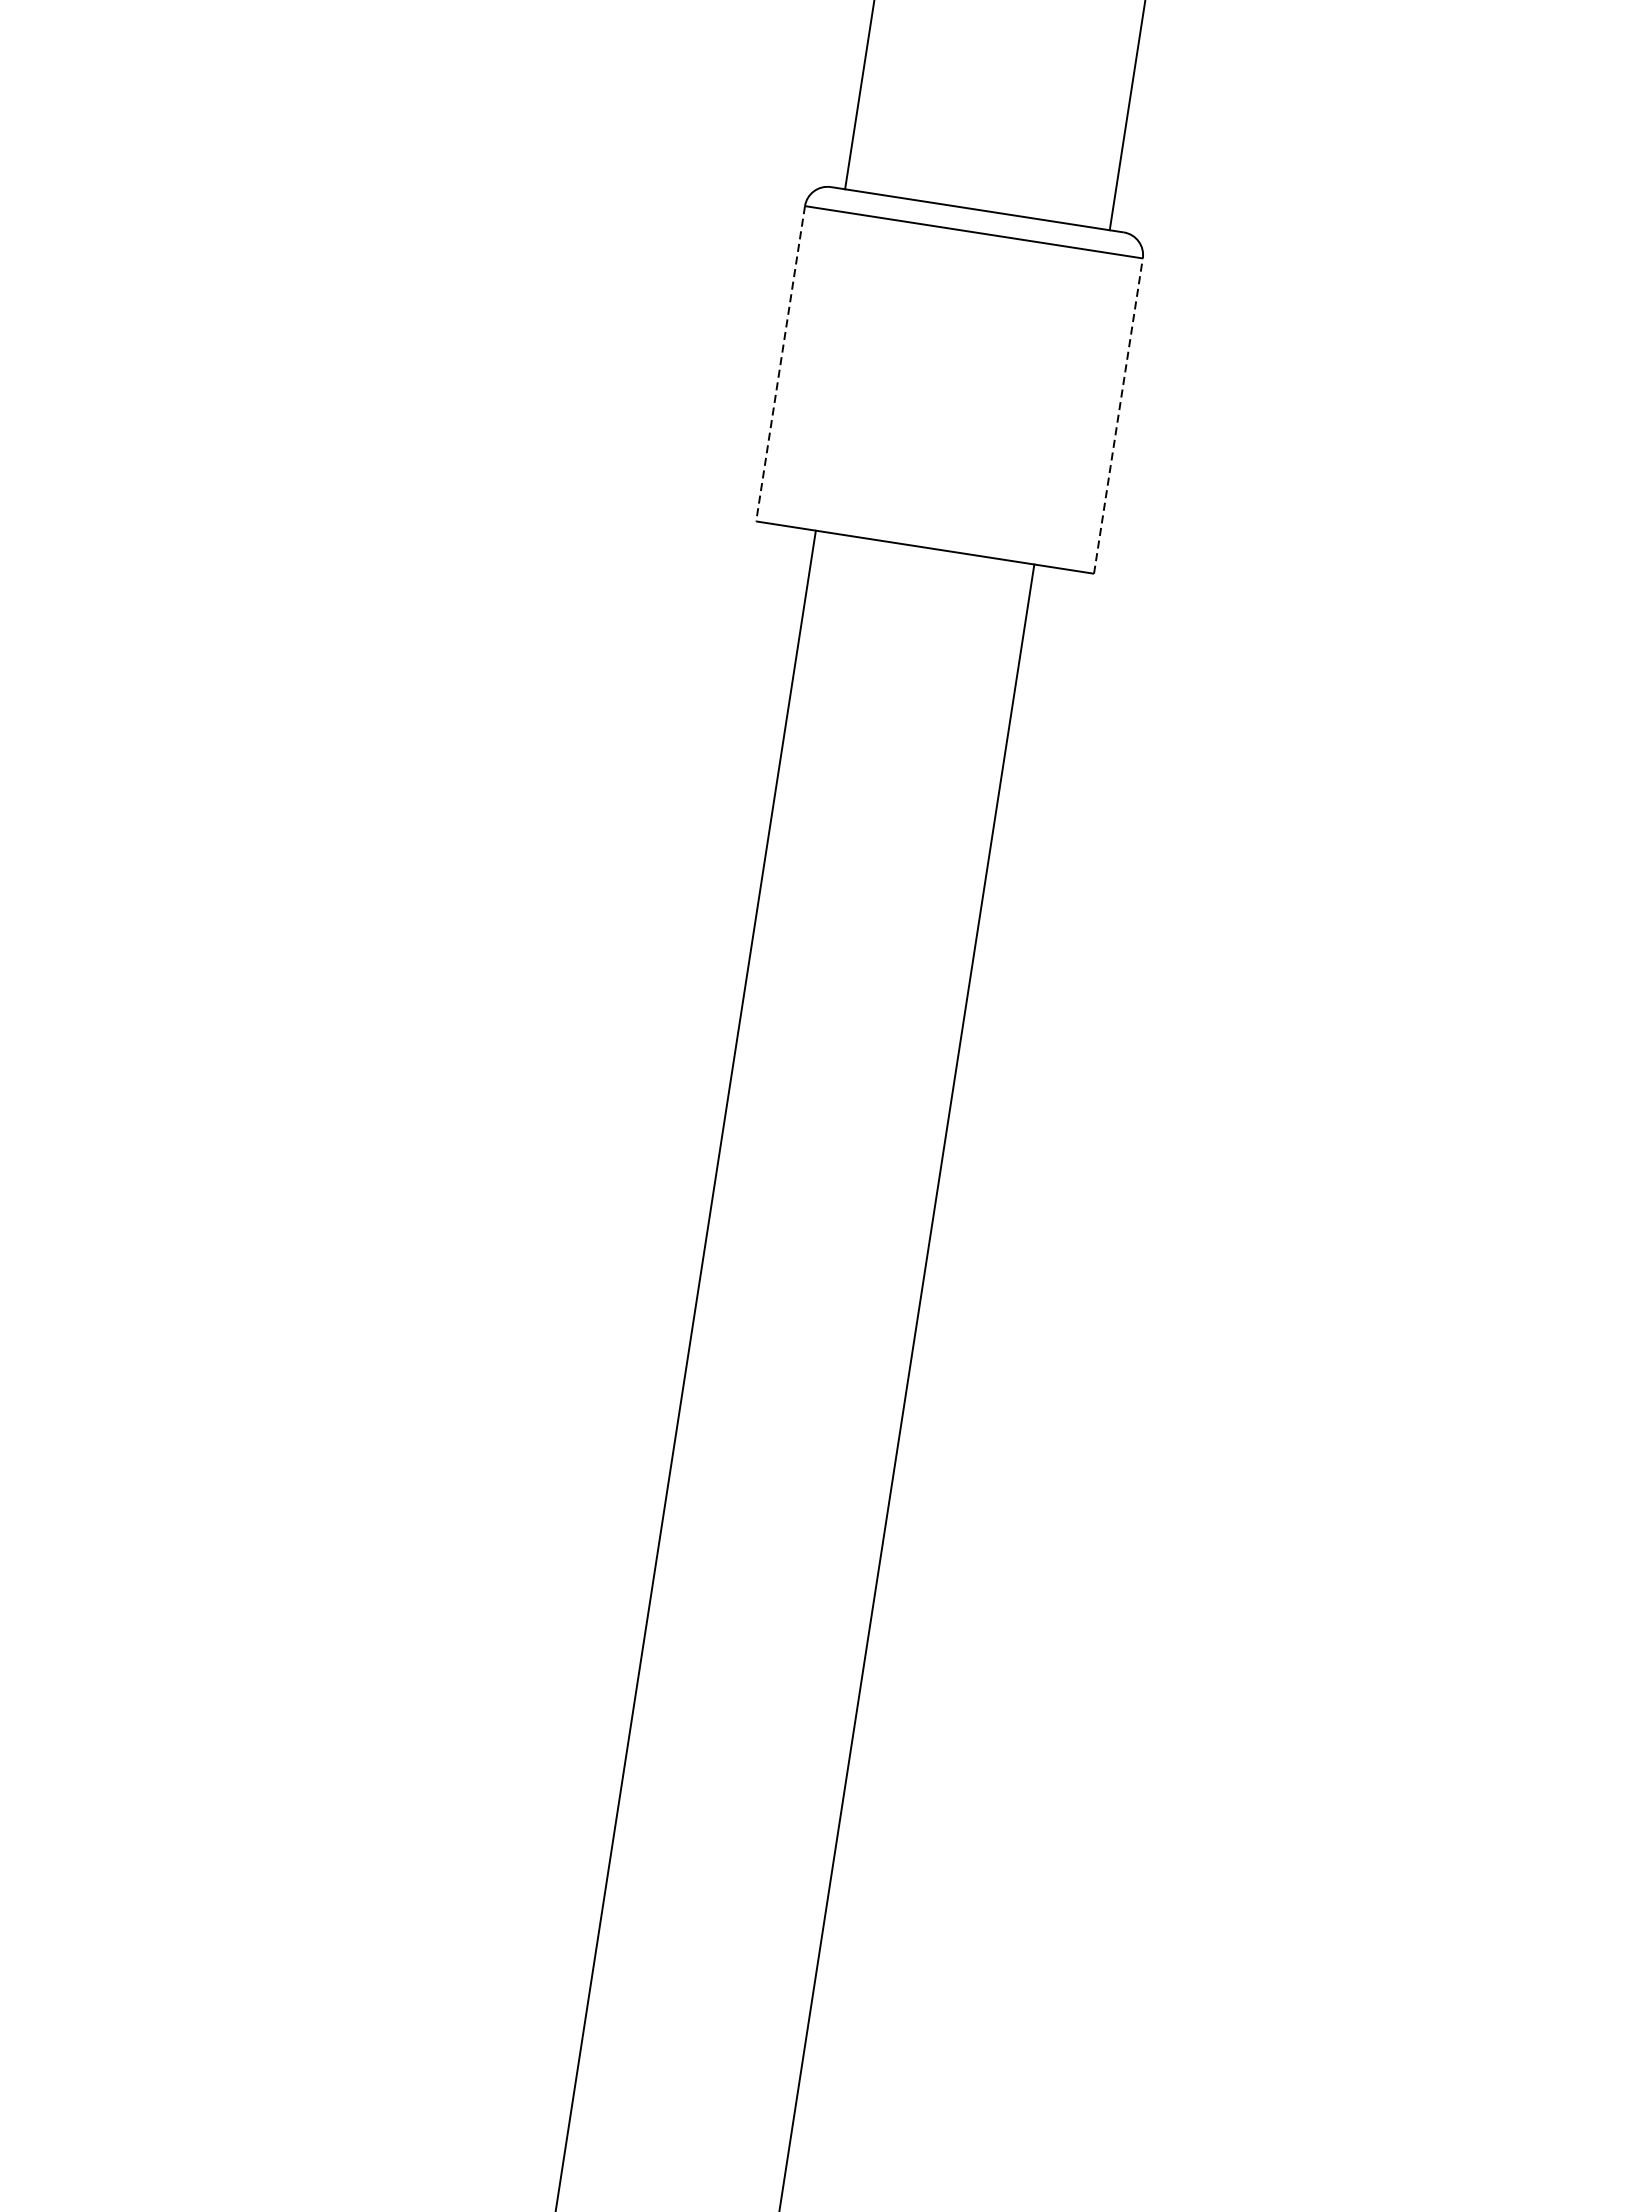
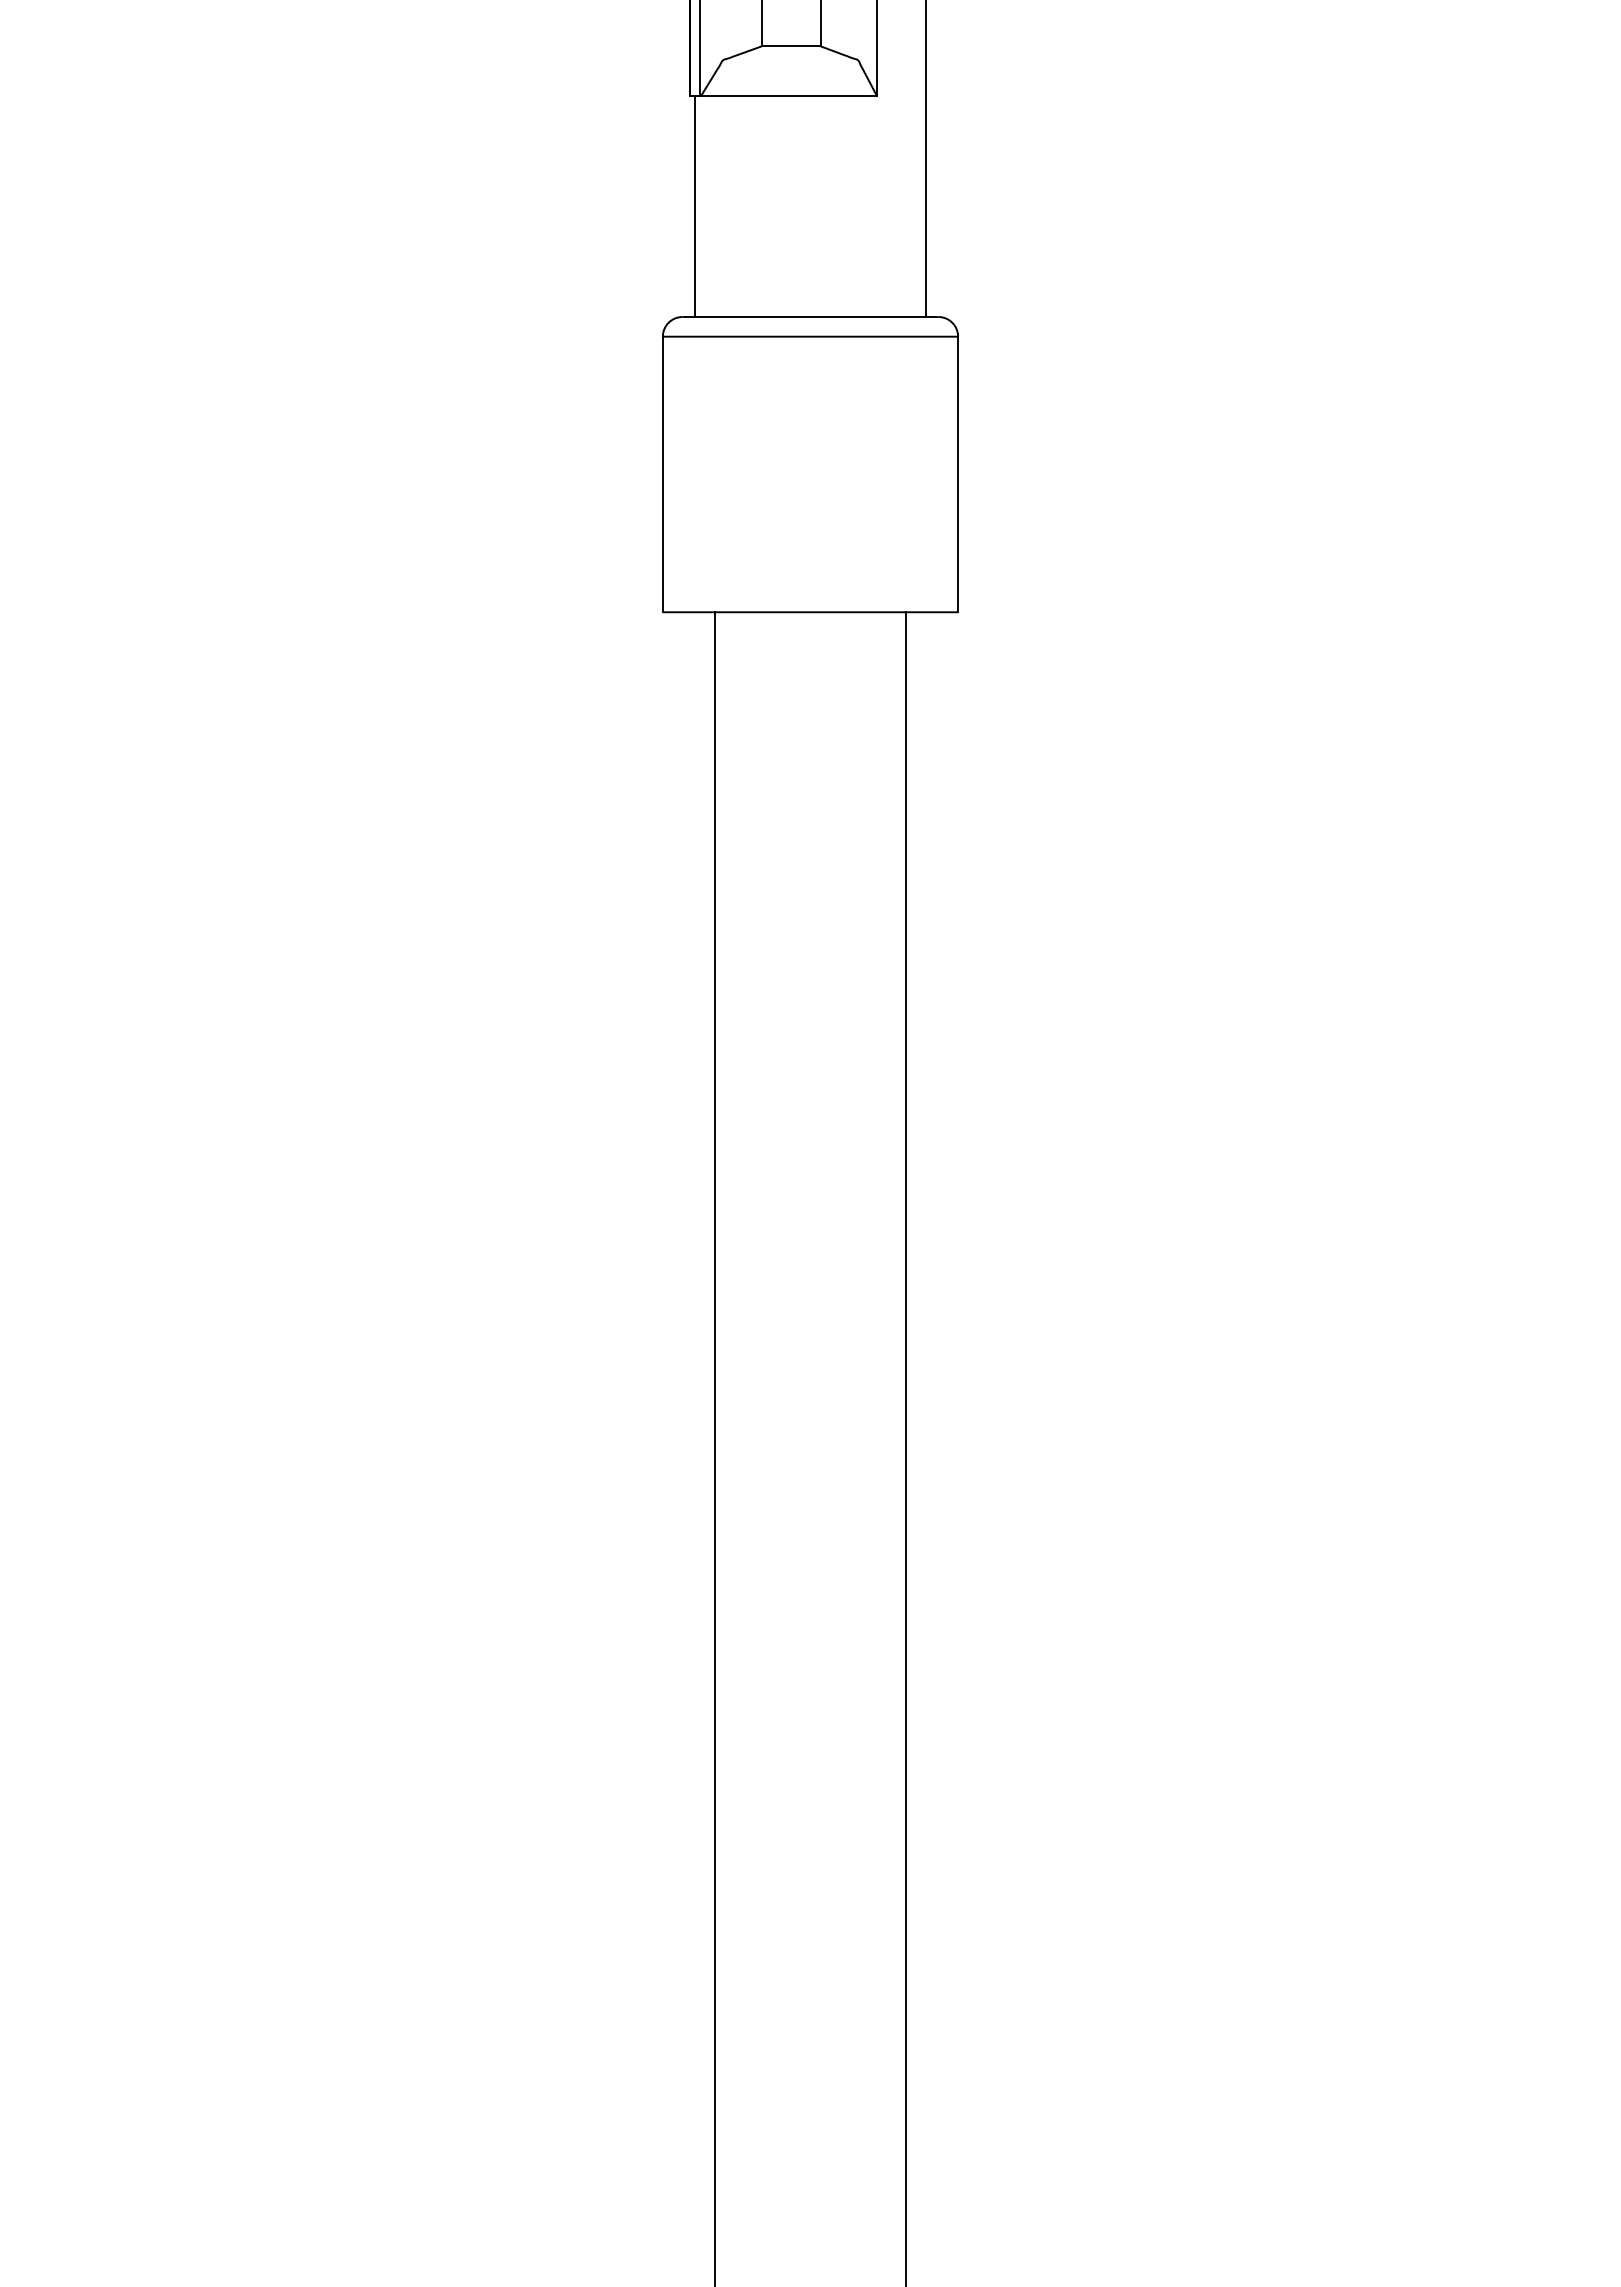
line: (780, 363) -> (662, 474), dashed -> solid
line: (1118, 416) -> (958, 474), dashed -> solid

